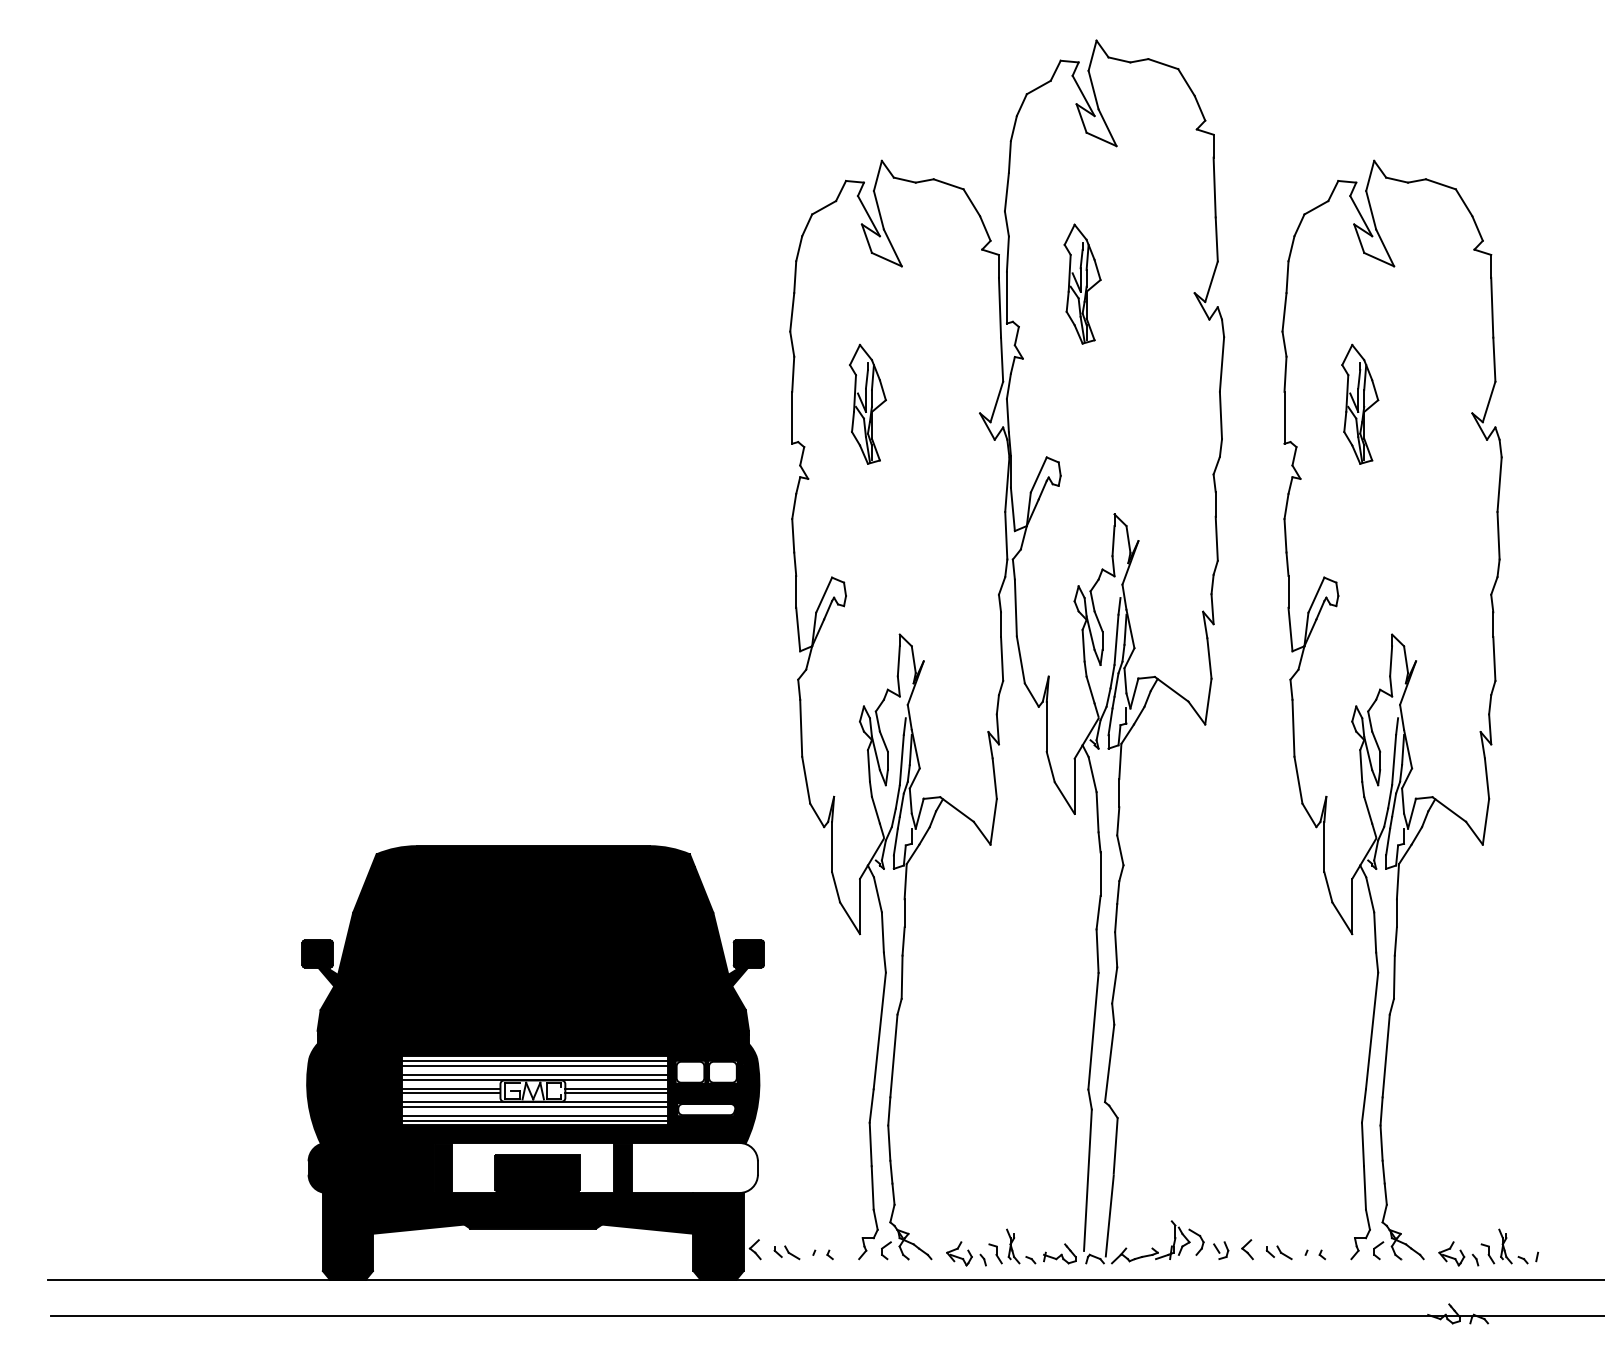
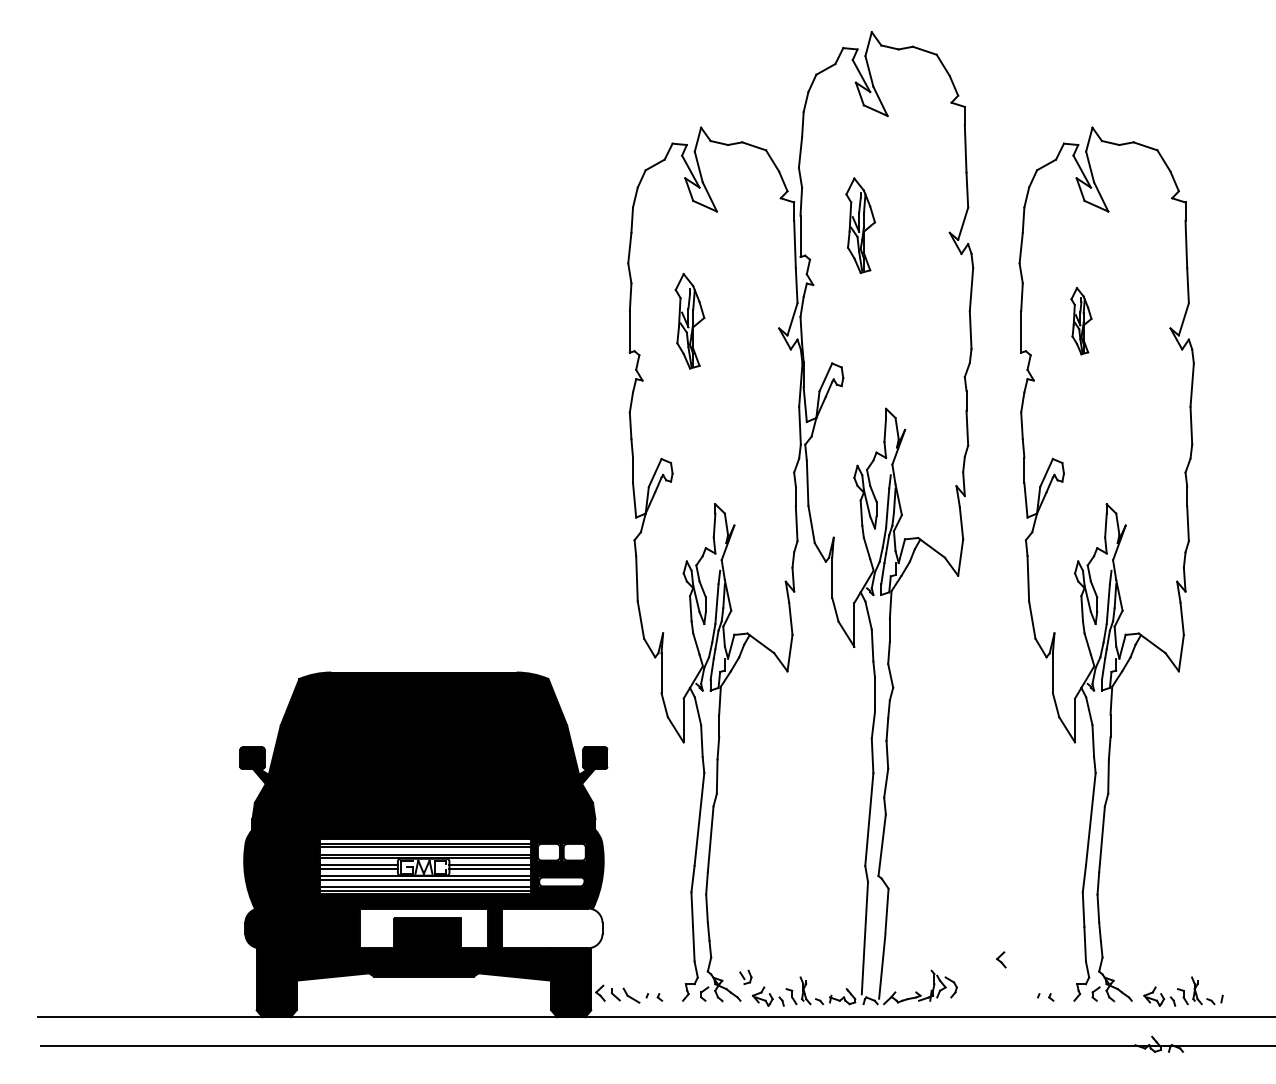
part: (1360, 403) -> (1081, 320), size x0.7
part: (1247, 1249) -> (1001, 959), moved
part: (1221, 1250) -> (746, 977), moved
part: (786, 1252) -> (625, 995), size x1.4
part: (1278, 1252) -> (1016, 995), removed

